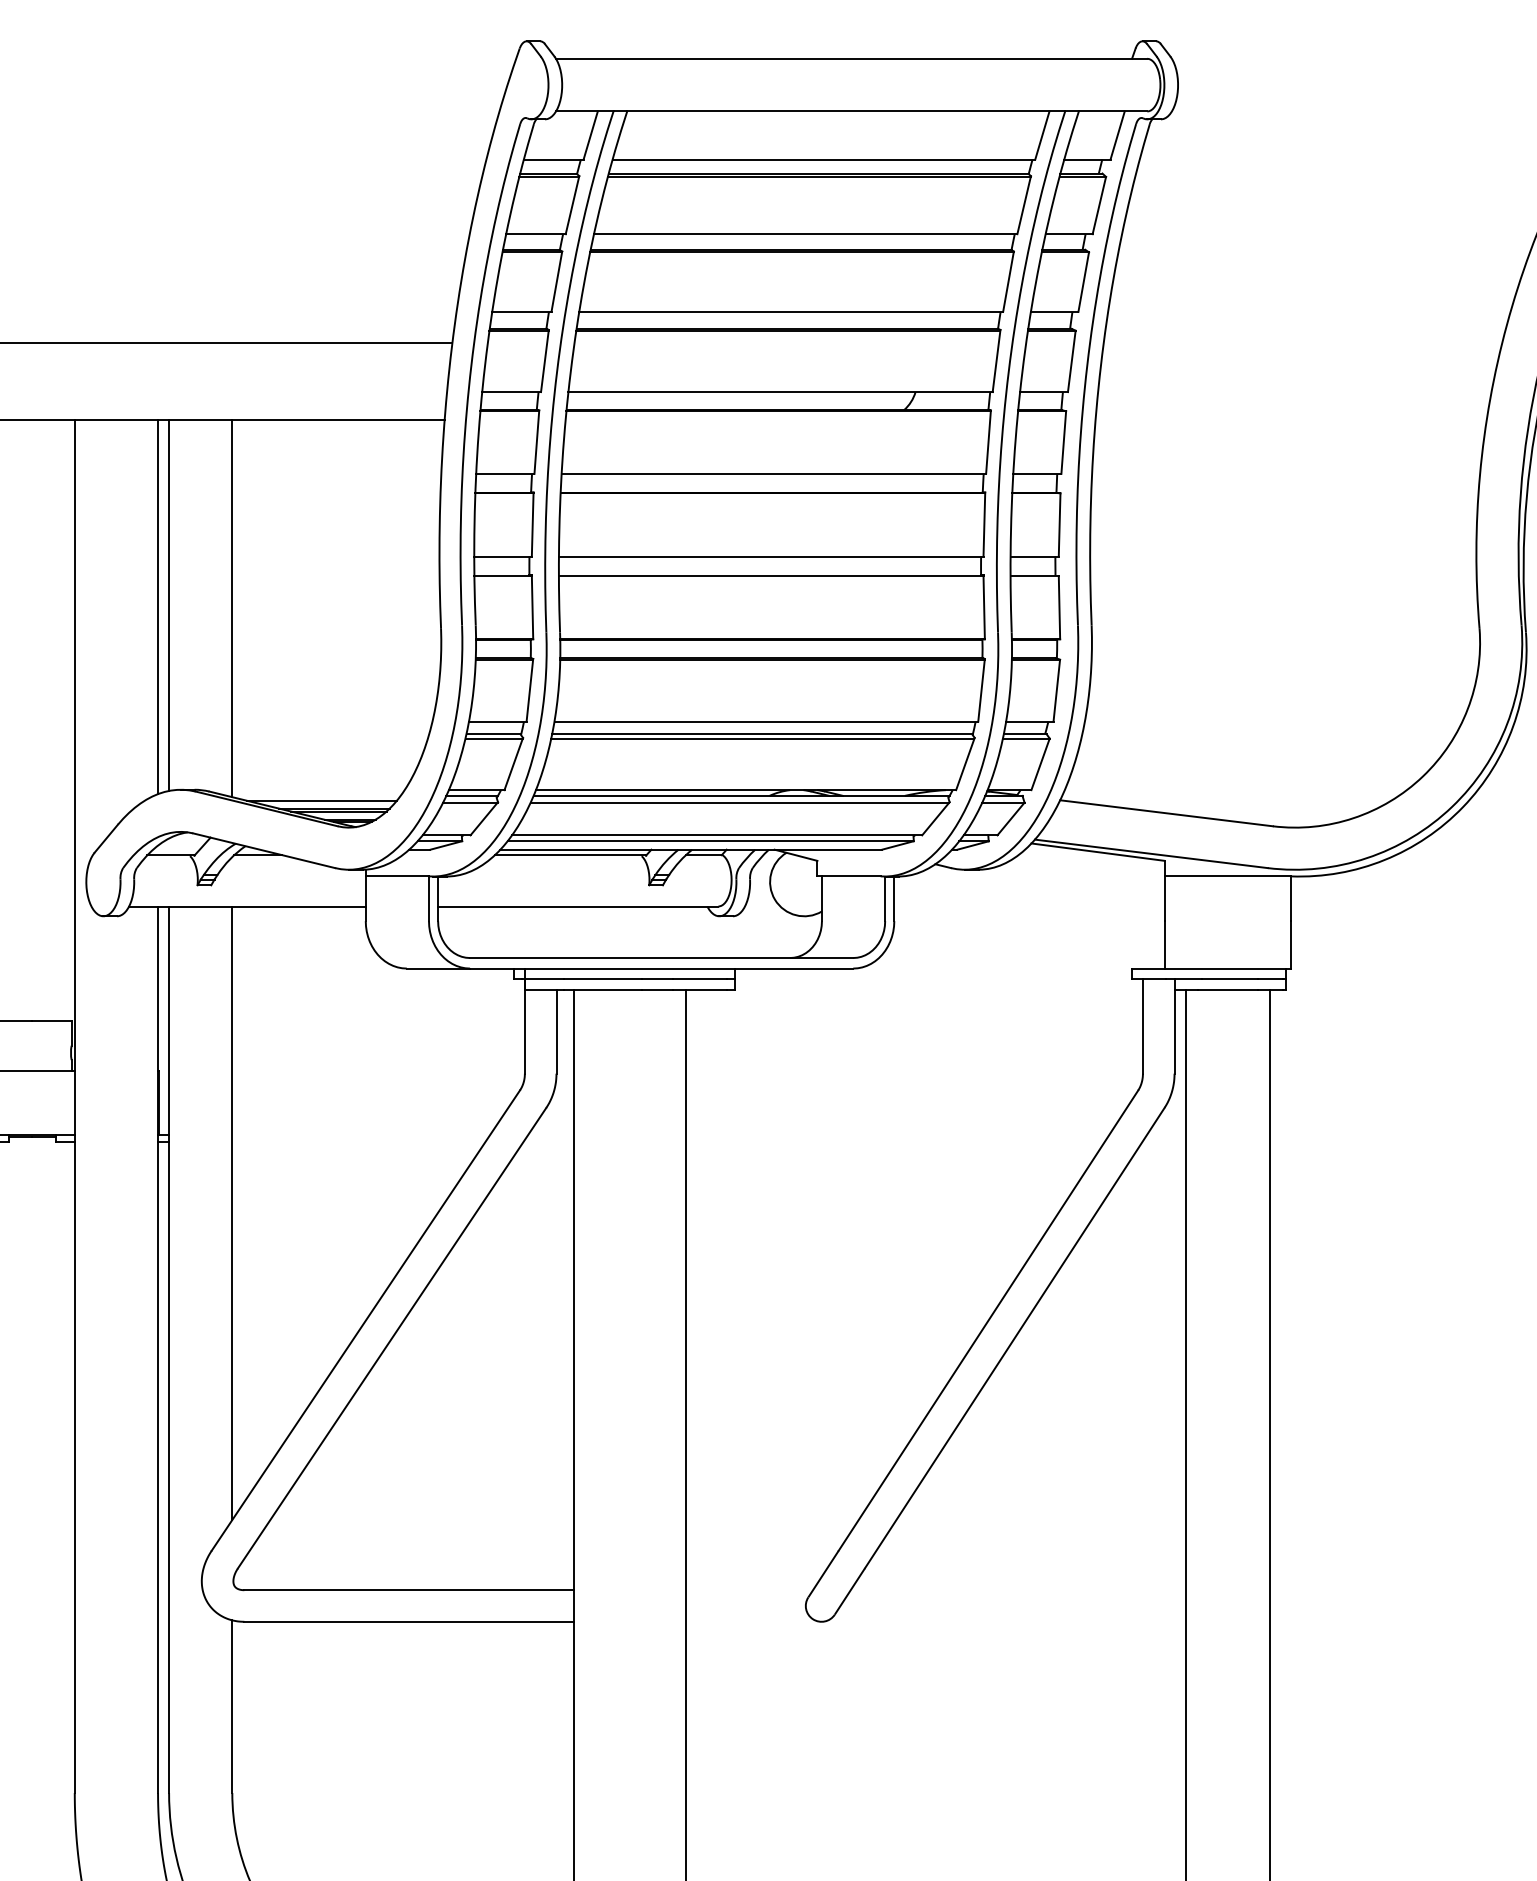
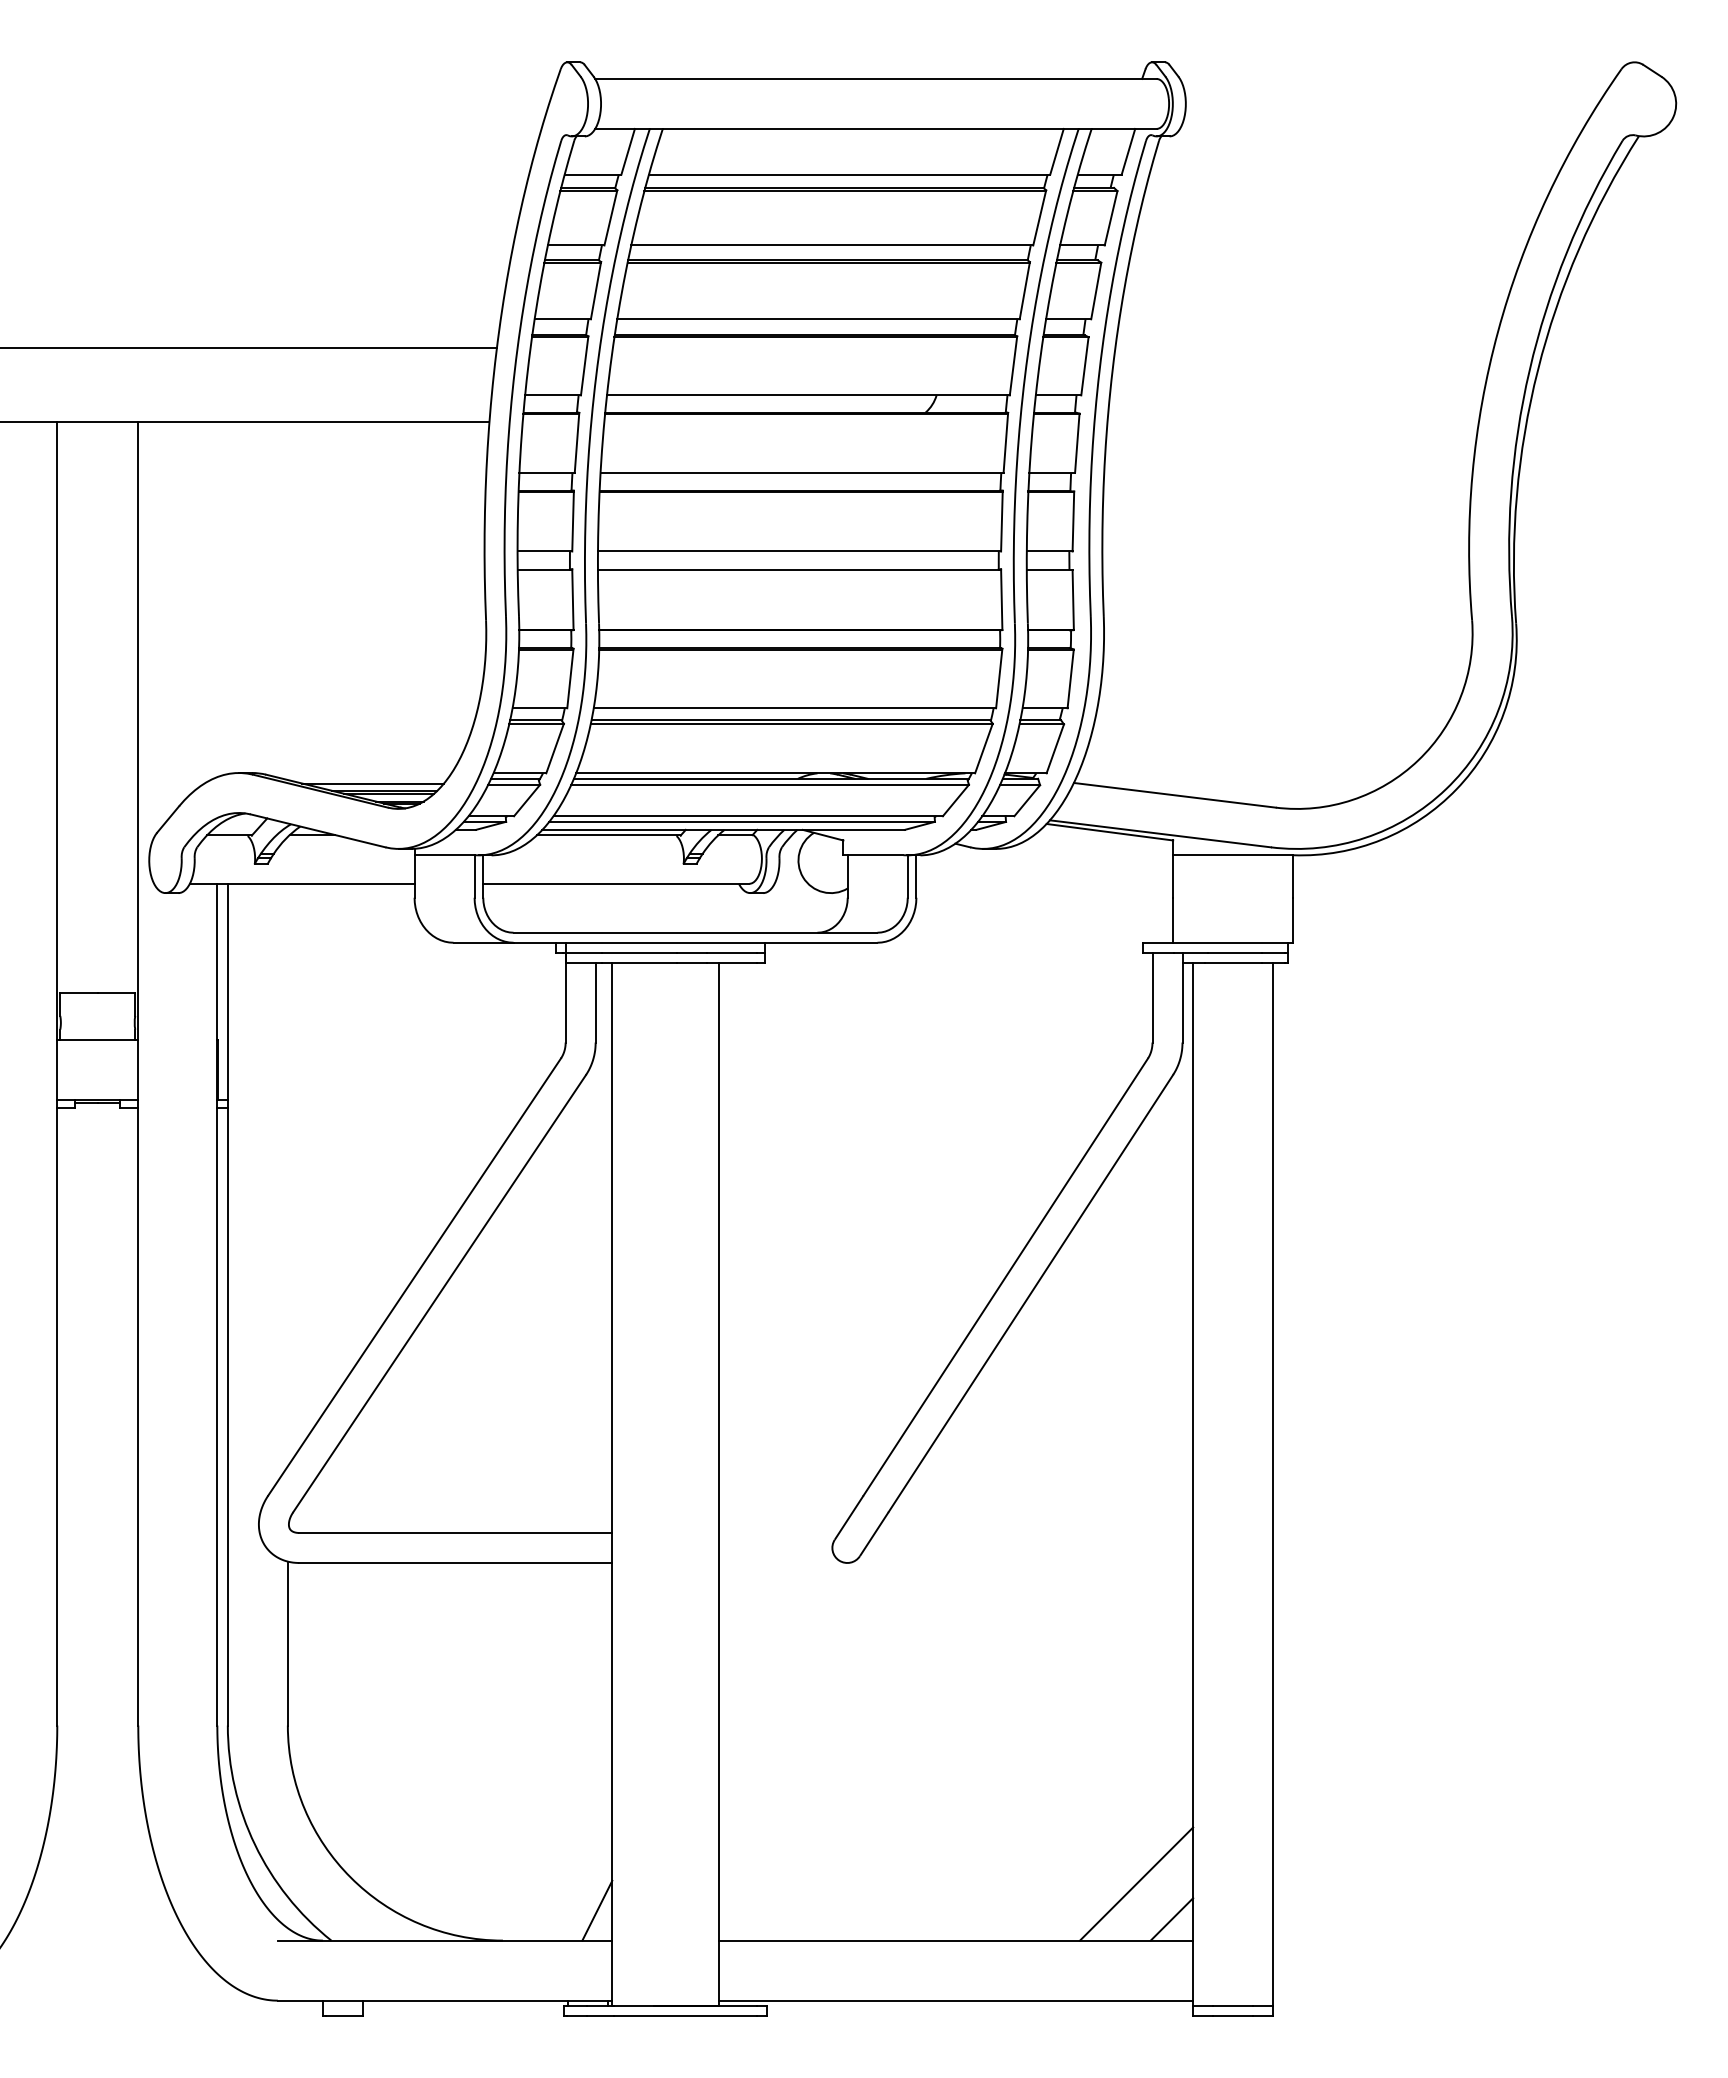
line: (168, 604) -> (227, 597), removed
line: (158, 607) -> (217, 599), removed
line: (231, 608) -> (287, 600), removed
line: (231, 1212) -> (287, 1174), removed

